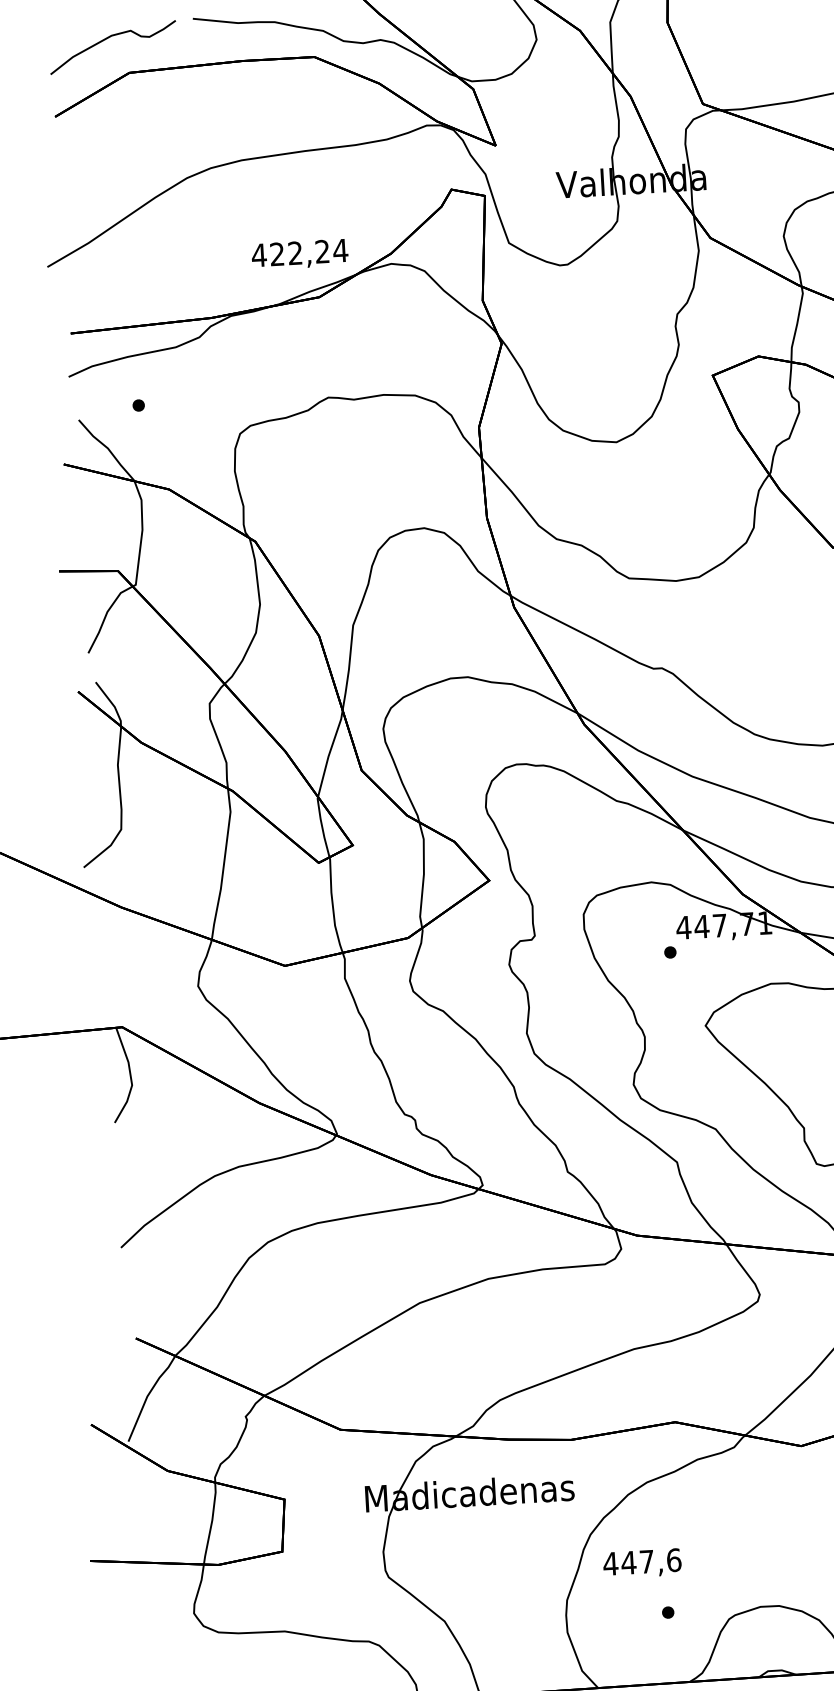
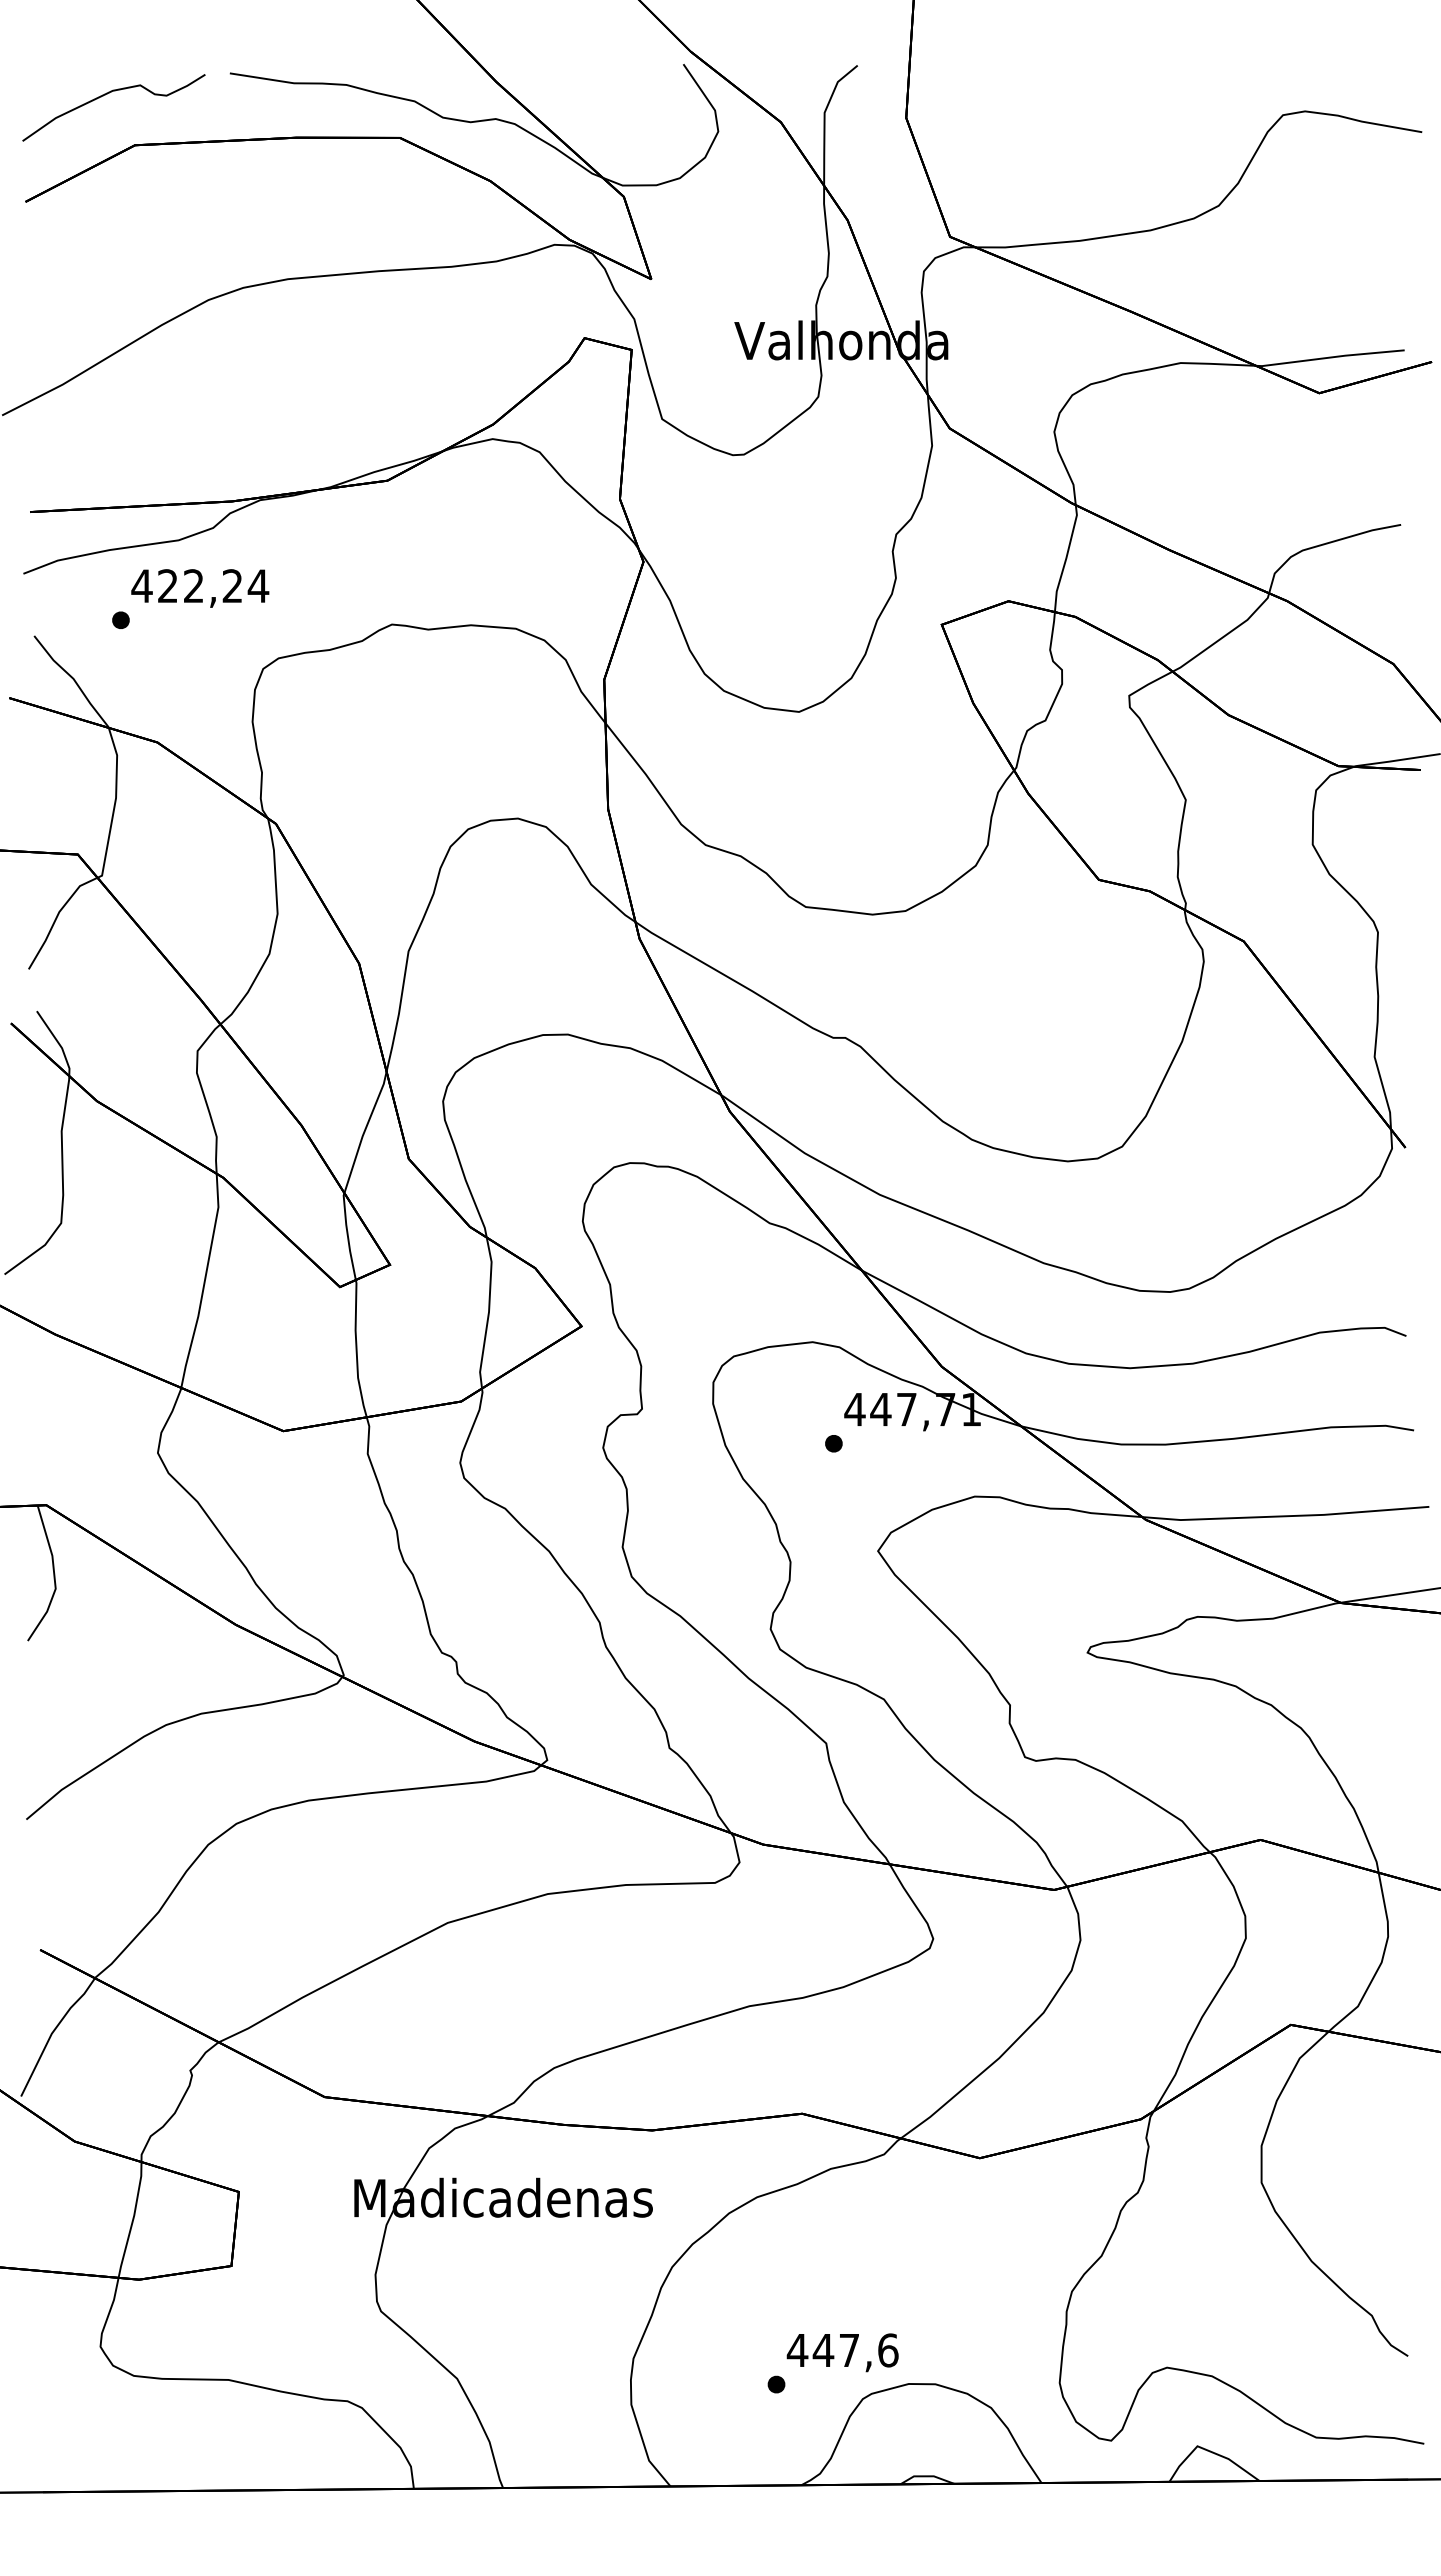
text: (300, 254) -> (200, 588), moved
text: (642, 1563) -> (842, 2352), moved

